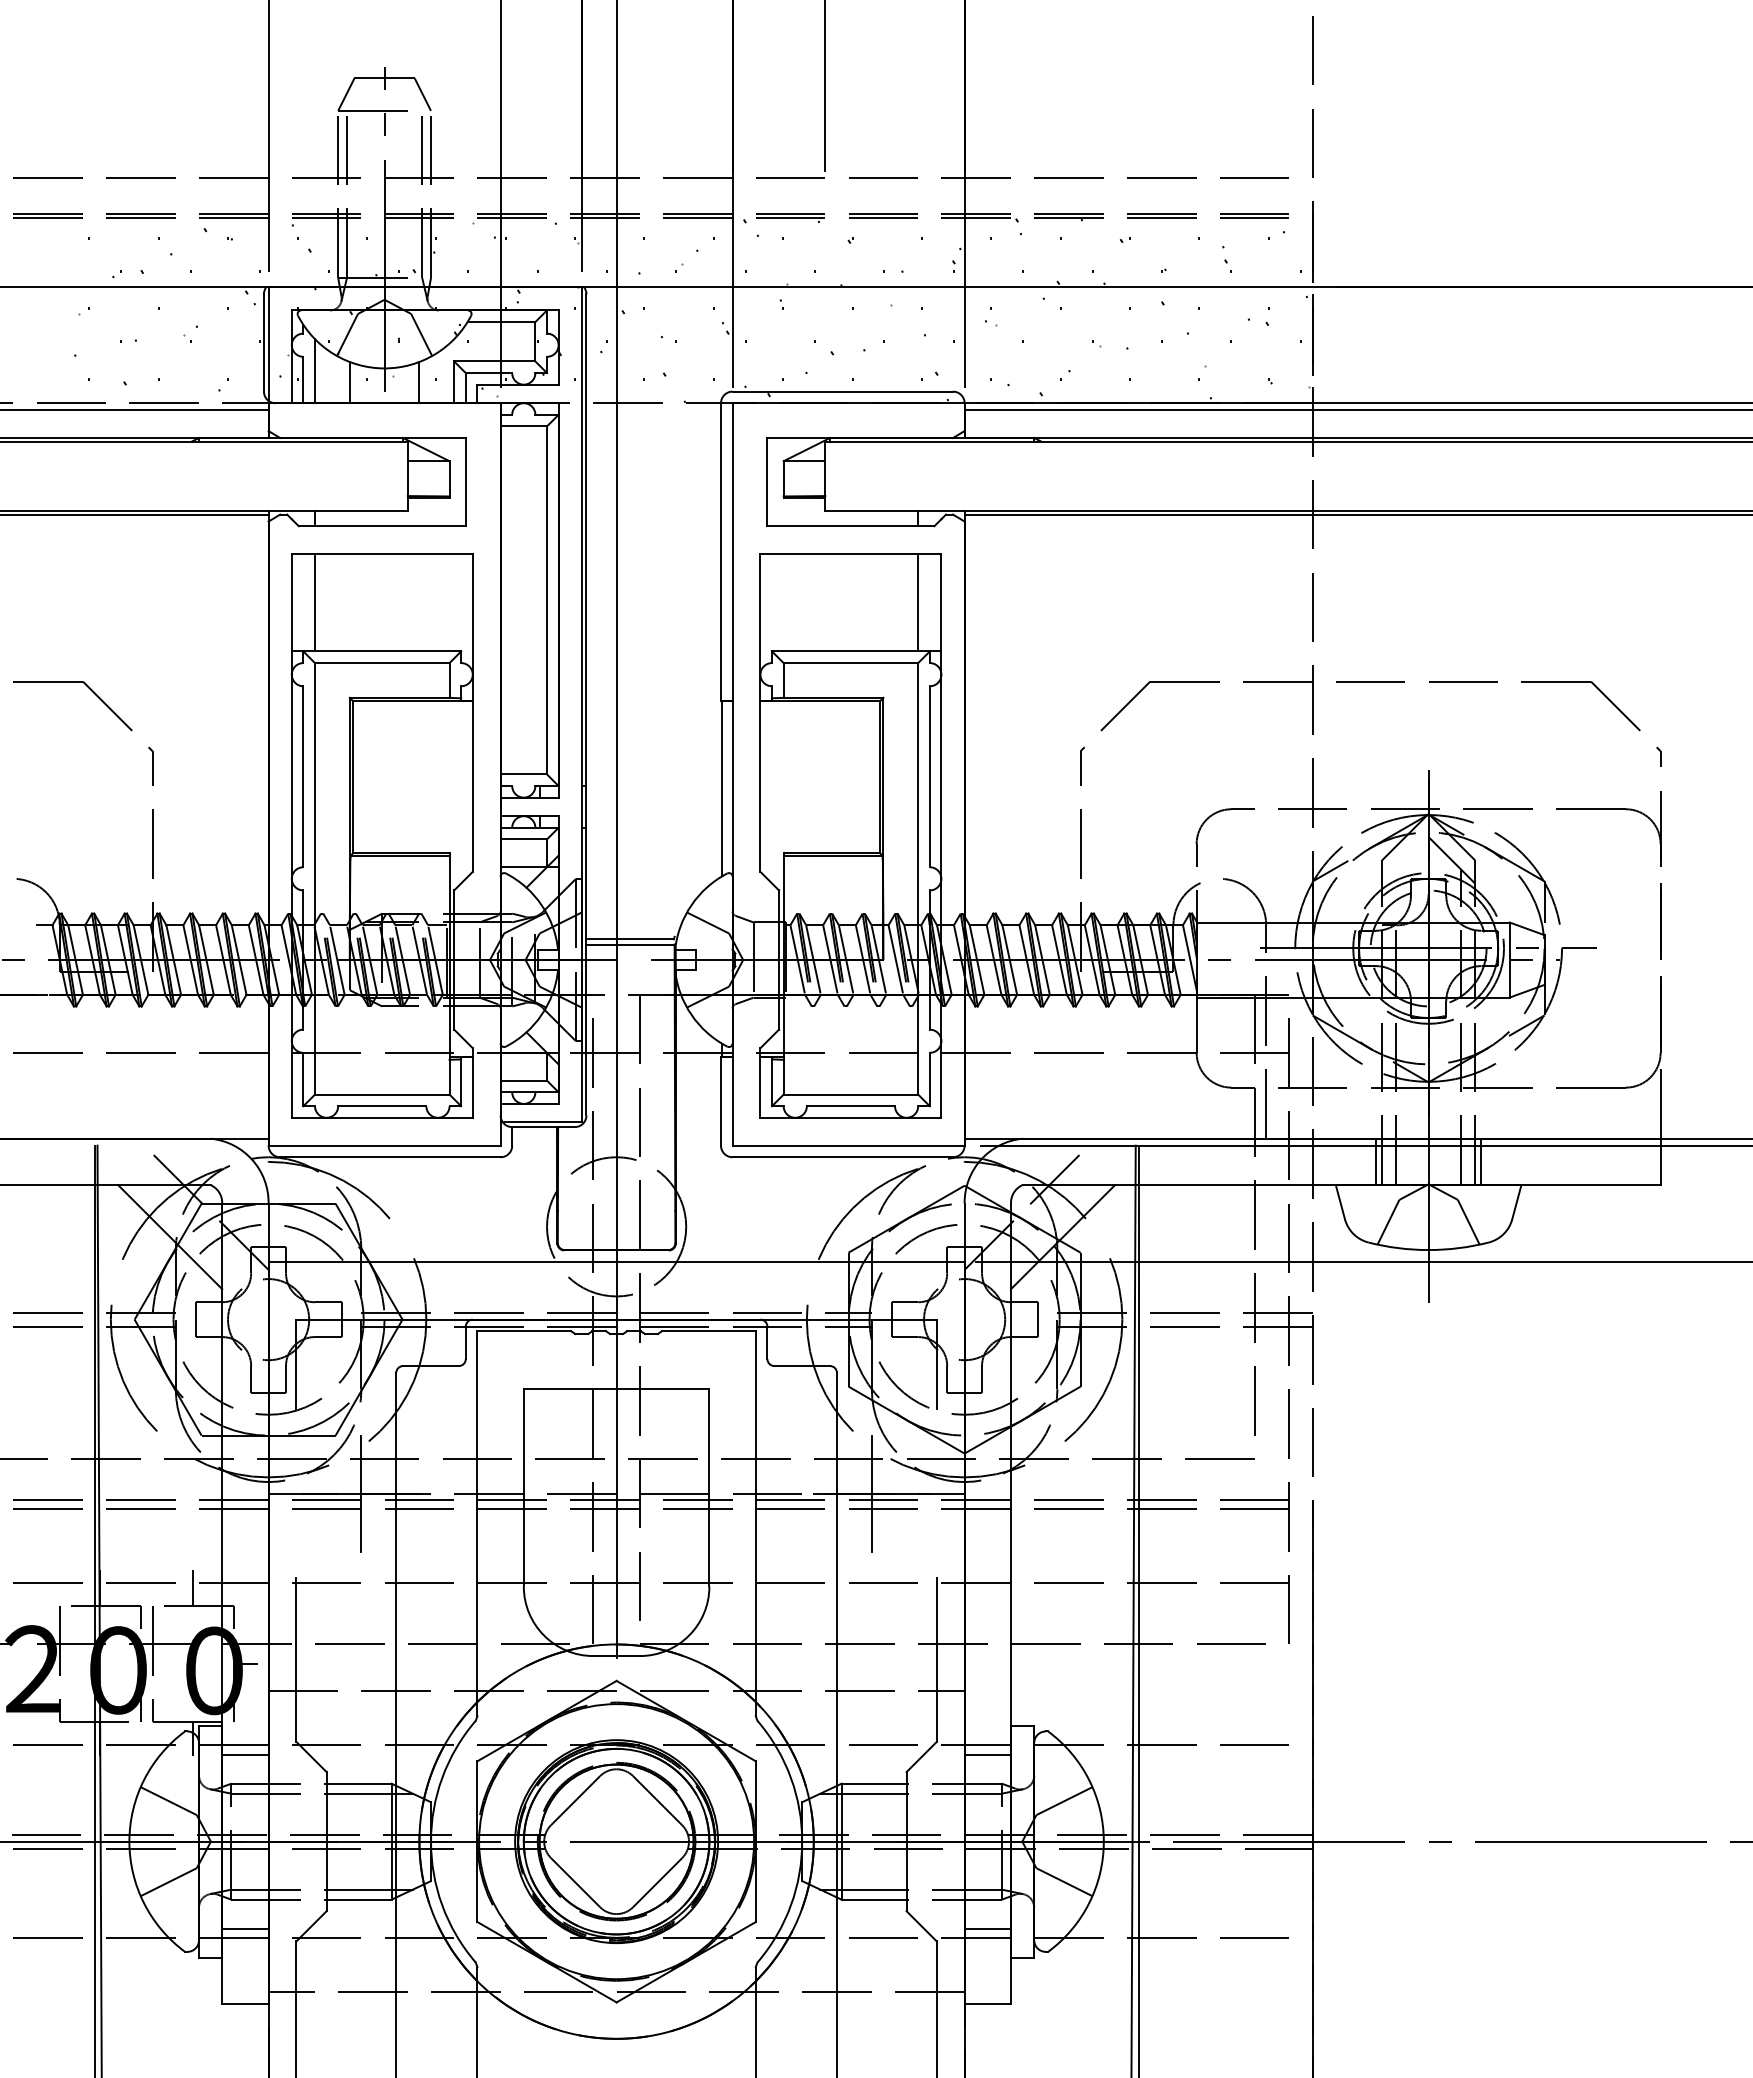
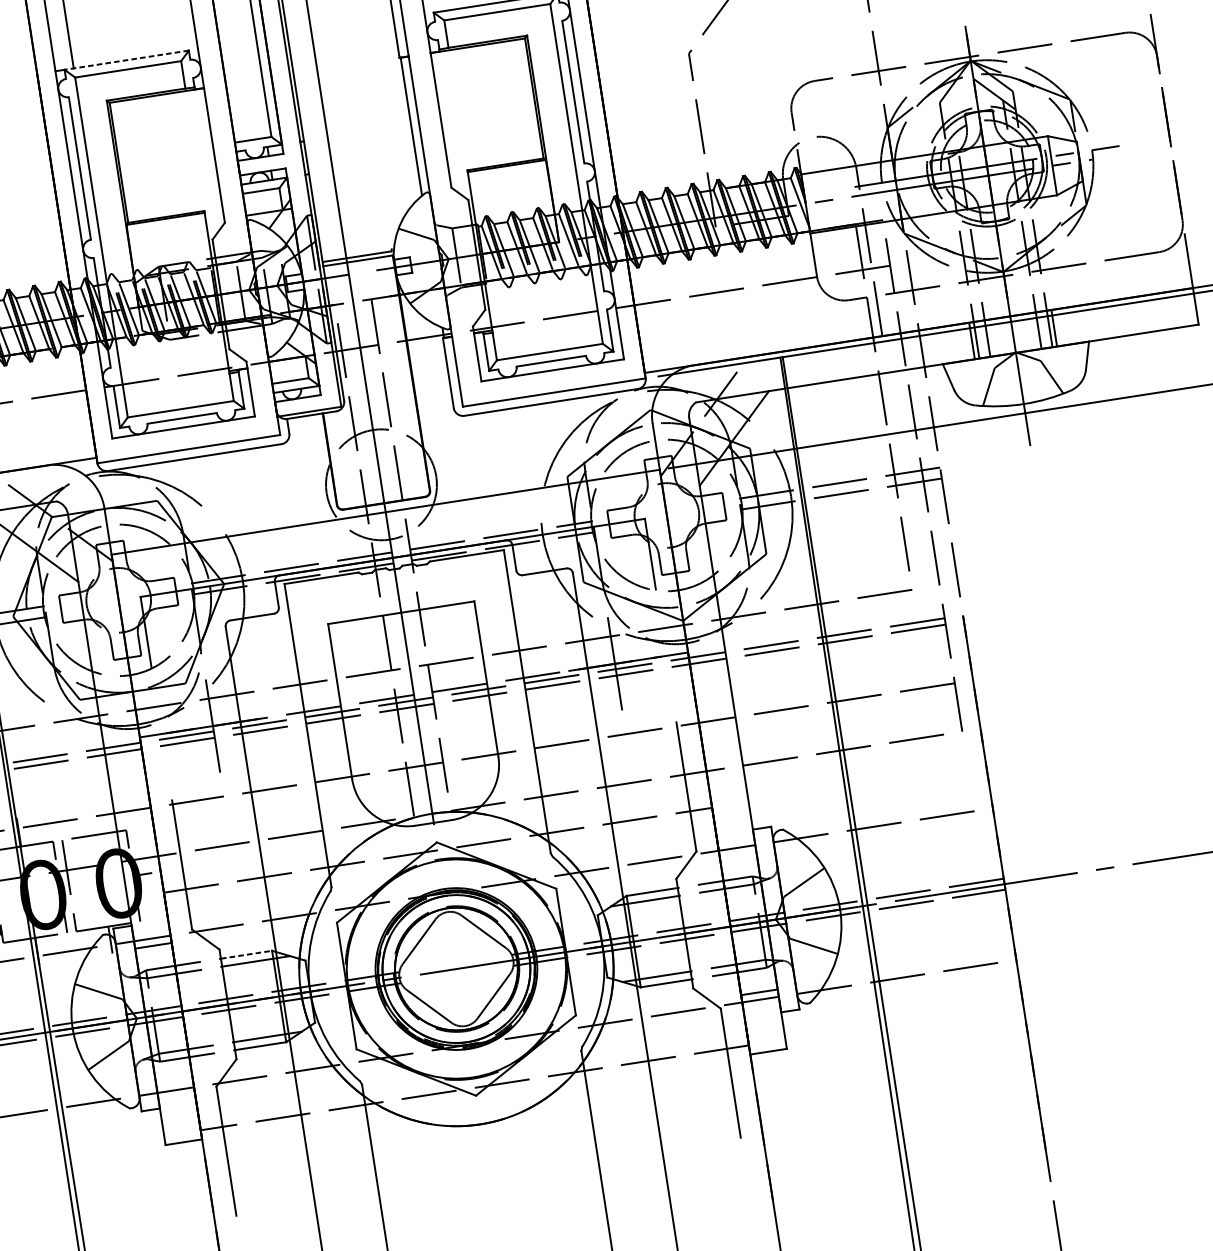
line: (382, 651) -> (126, 60), solid -> dashed
line: (193, 1588) -> (92, 821), removed
line: (987, 1754) -> (737, 855), removed
line: (359, 1783) -> (246, 954), solid -> dashed
line: (245, 1928) -> (174, 1082), removed

